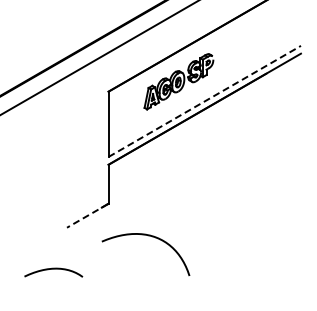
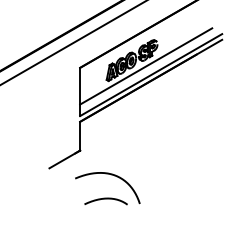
line: (197, 89) -> (145, 66), added
line: (205, 101) -> (151, 75), dashed -> solid
line: (87, 215) -> (64, 159), dashed -> solid
curve: (53, 269) -> (105, 199), moved

